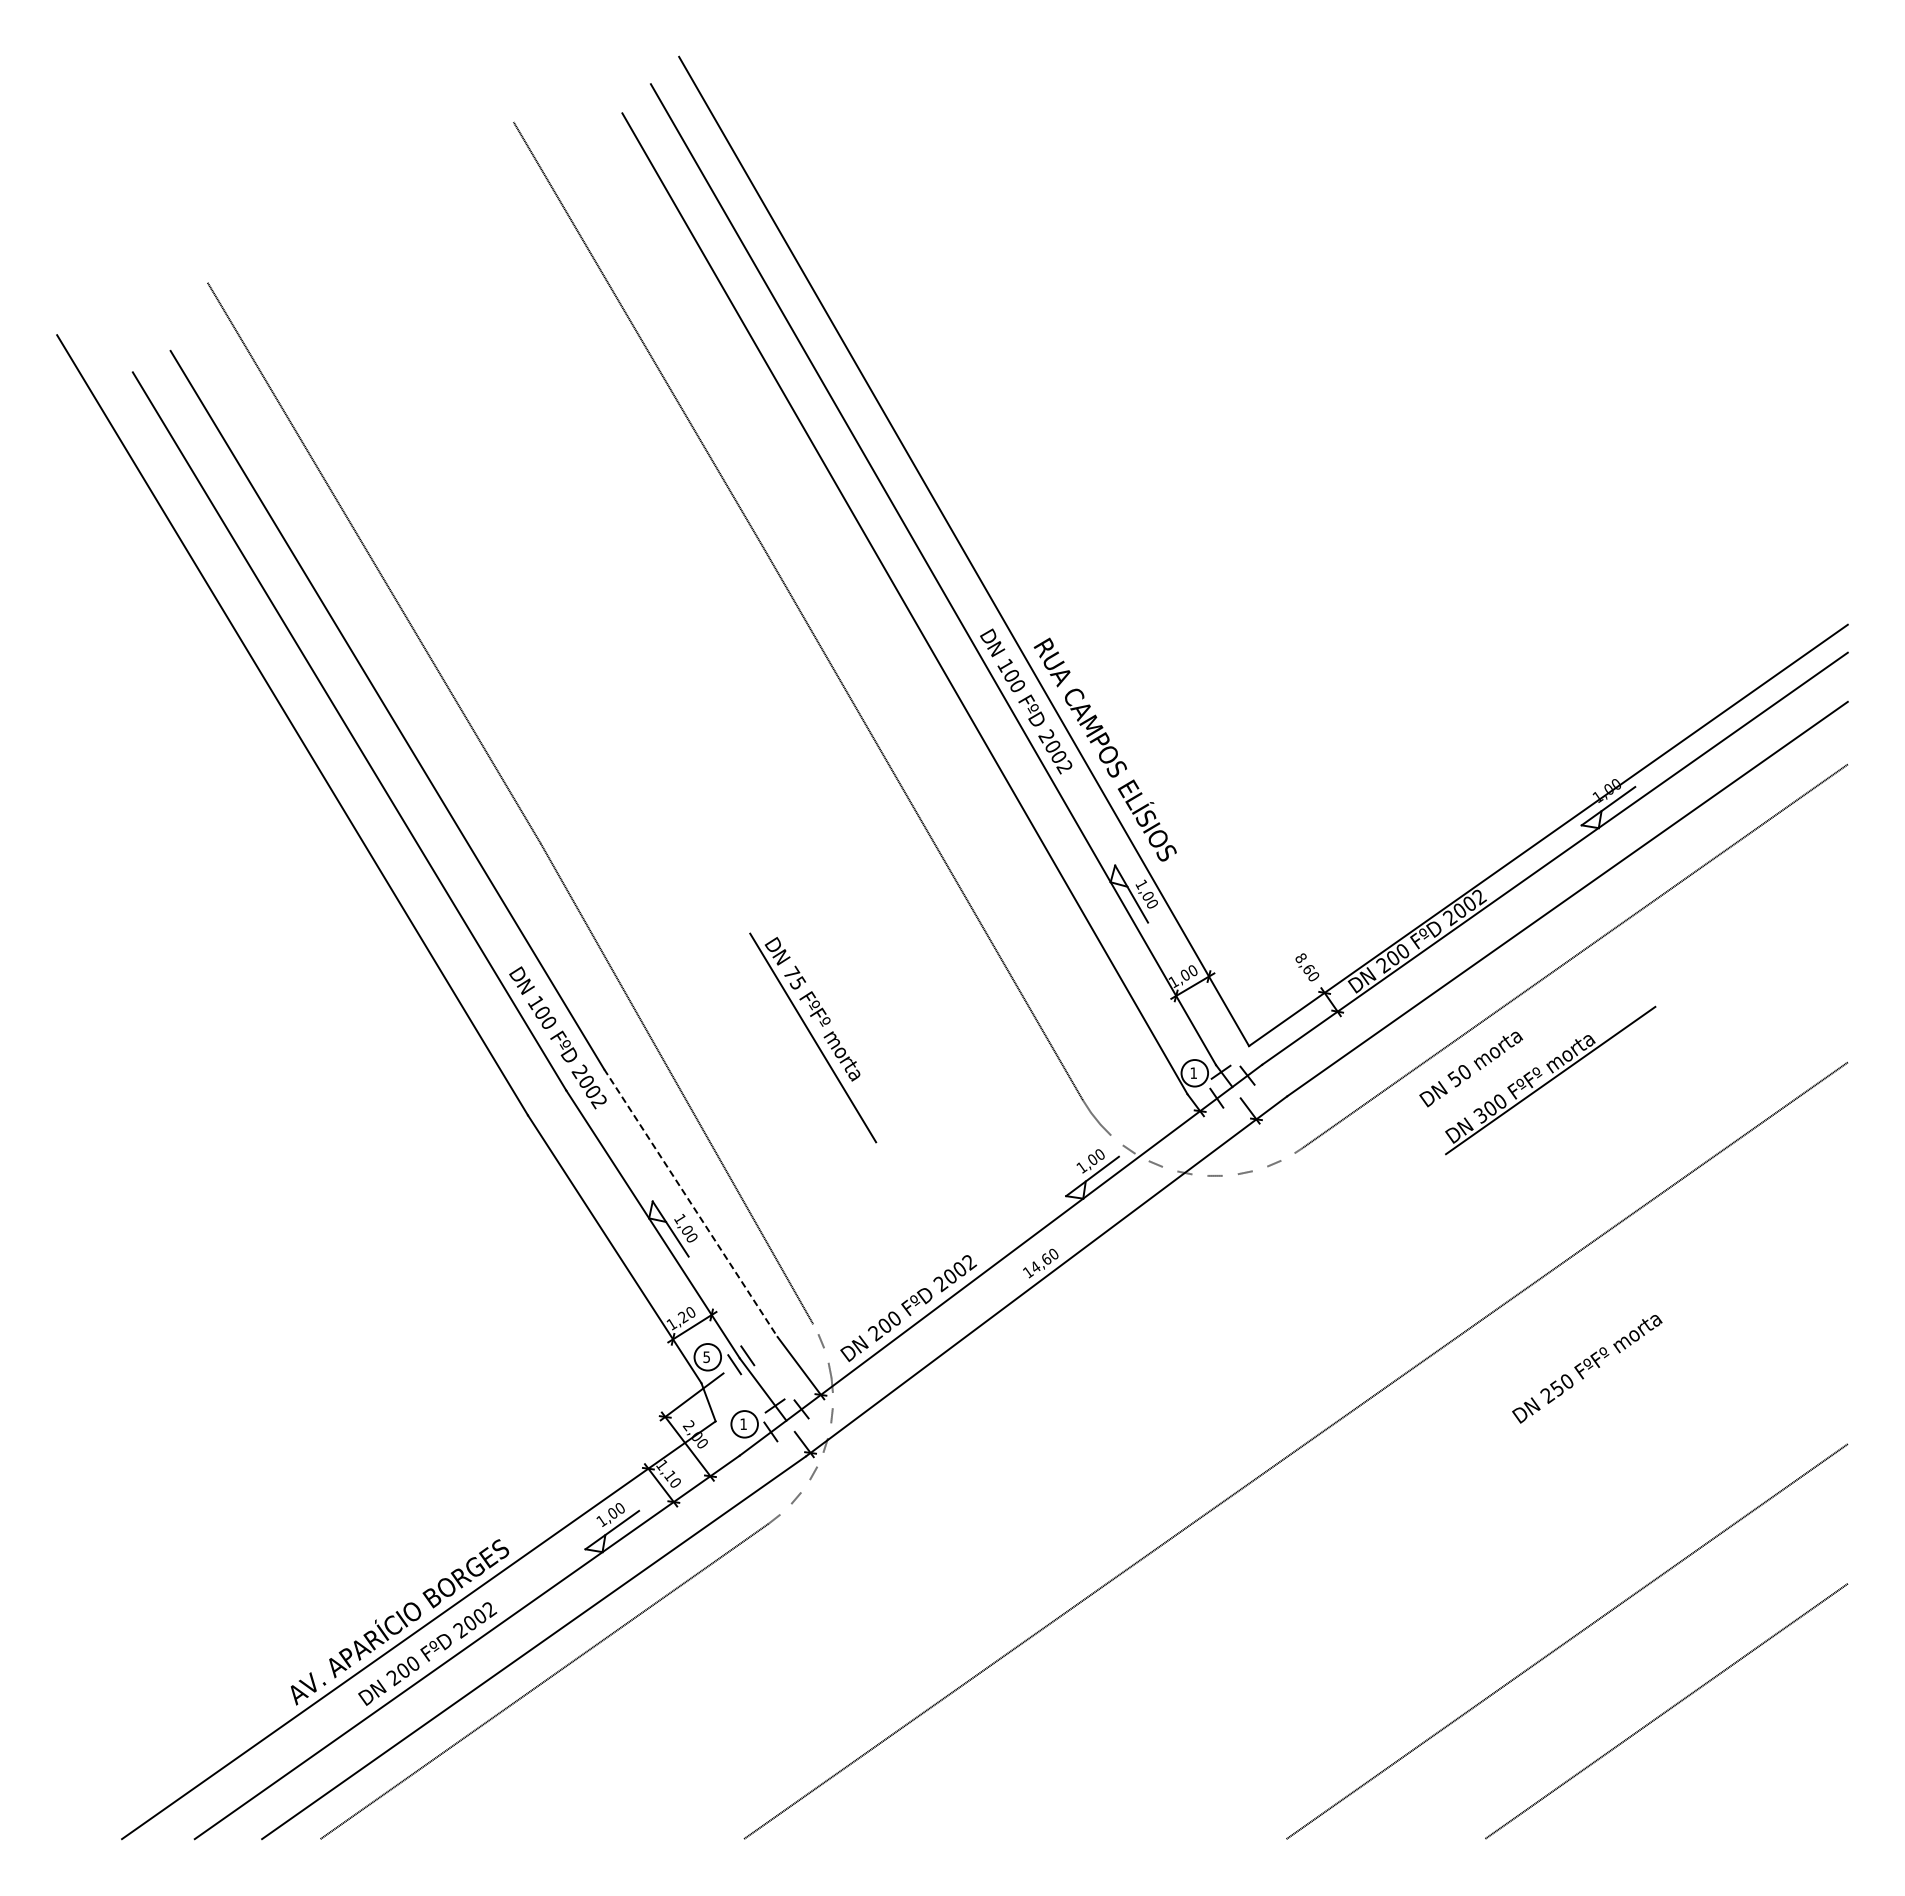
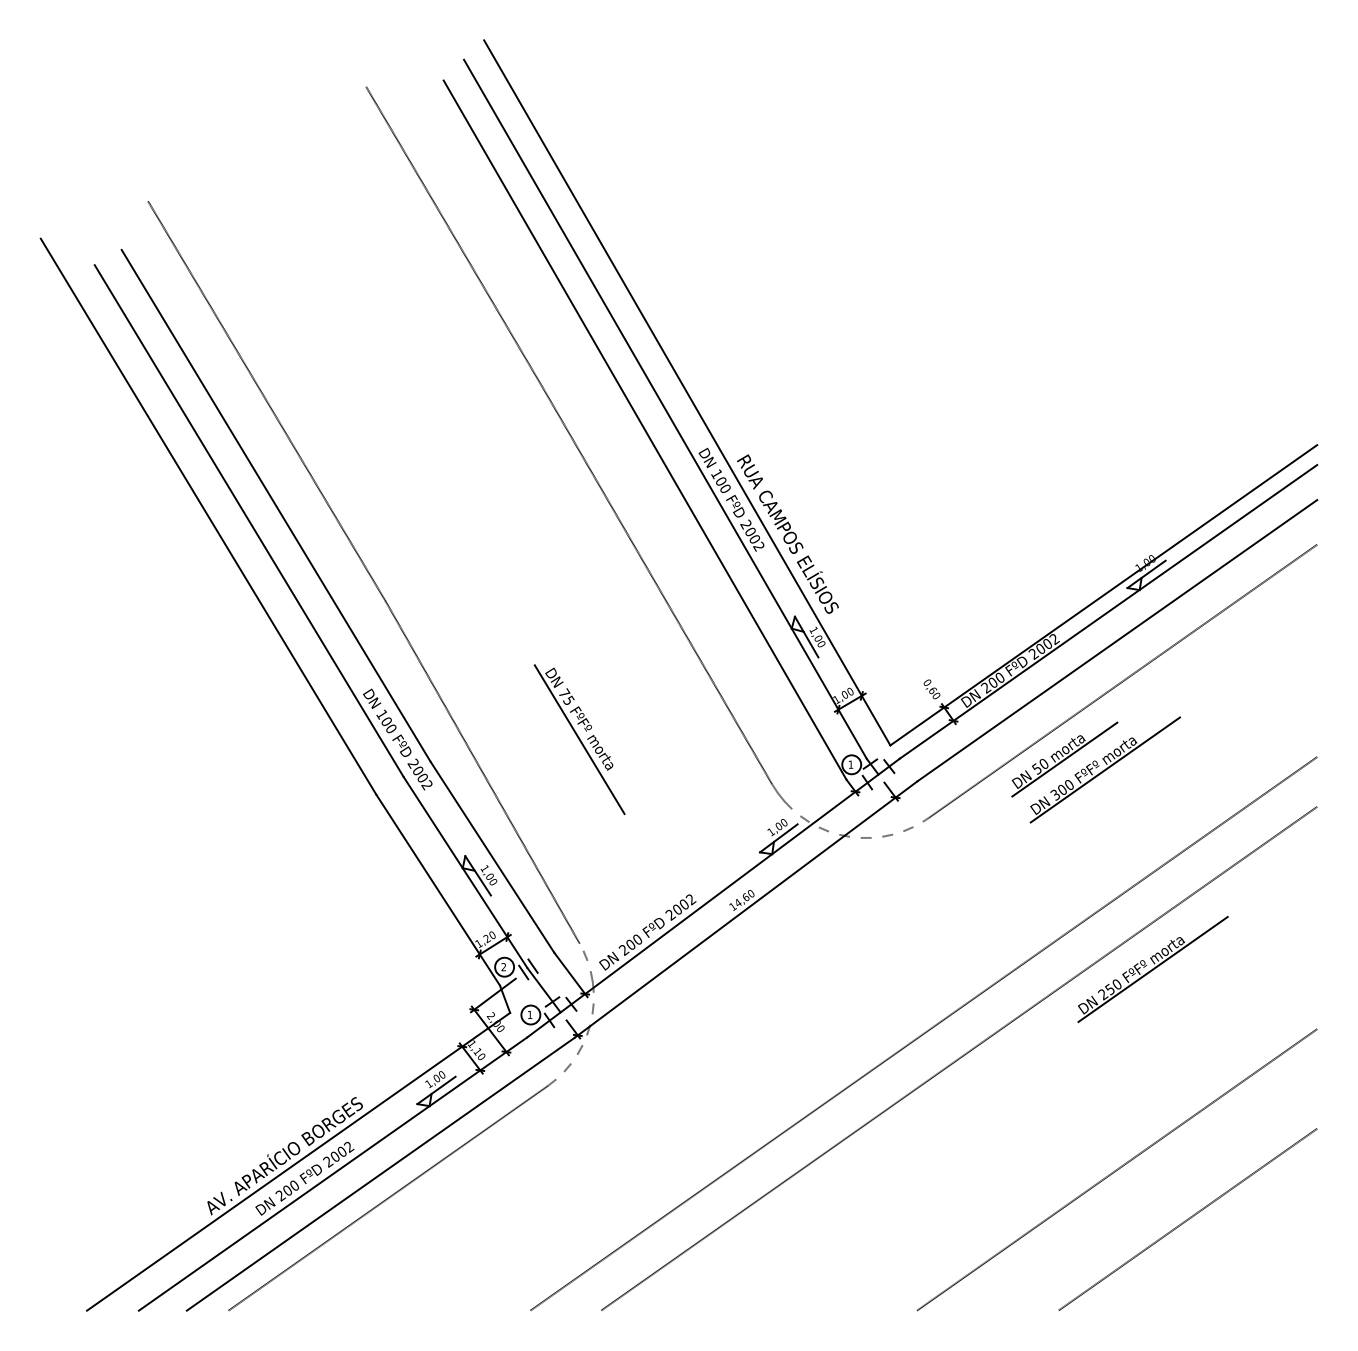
text: (1300, 958) -> (927, 682), 8,60 -> 0,60
line: (1493, 1065) -> (1064, 759), added
line: (690, 1203) -> (492, 857), dashed -> solid
text: (706, 1357) -> (503, 967), 5 -> 2
line: (1617, 1360) -> (1153, 969), added
line: (1345, 1485) -> (959, 1058), added

